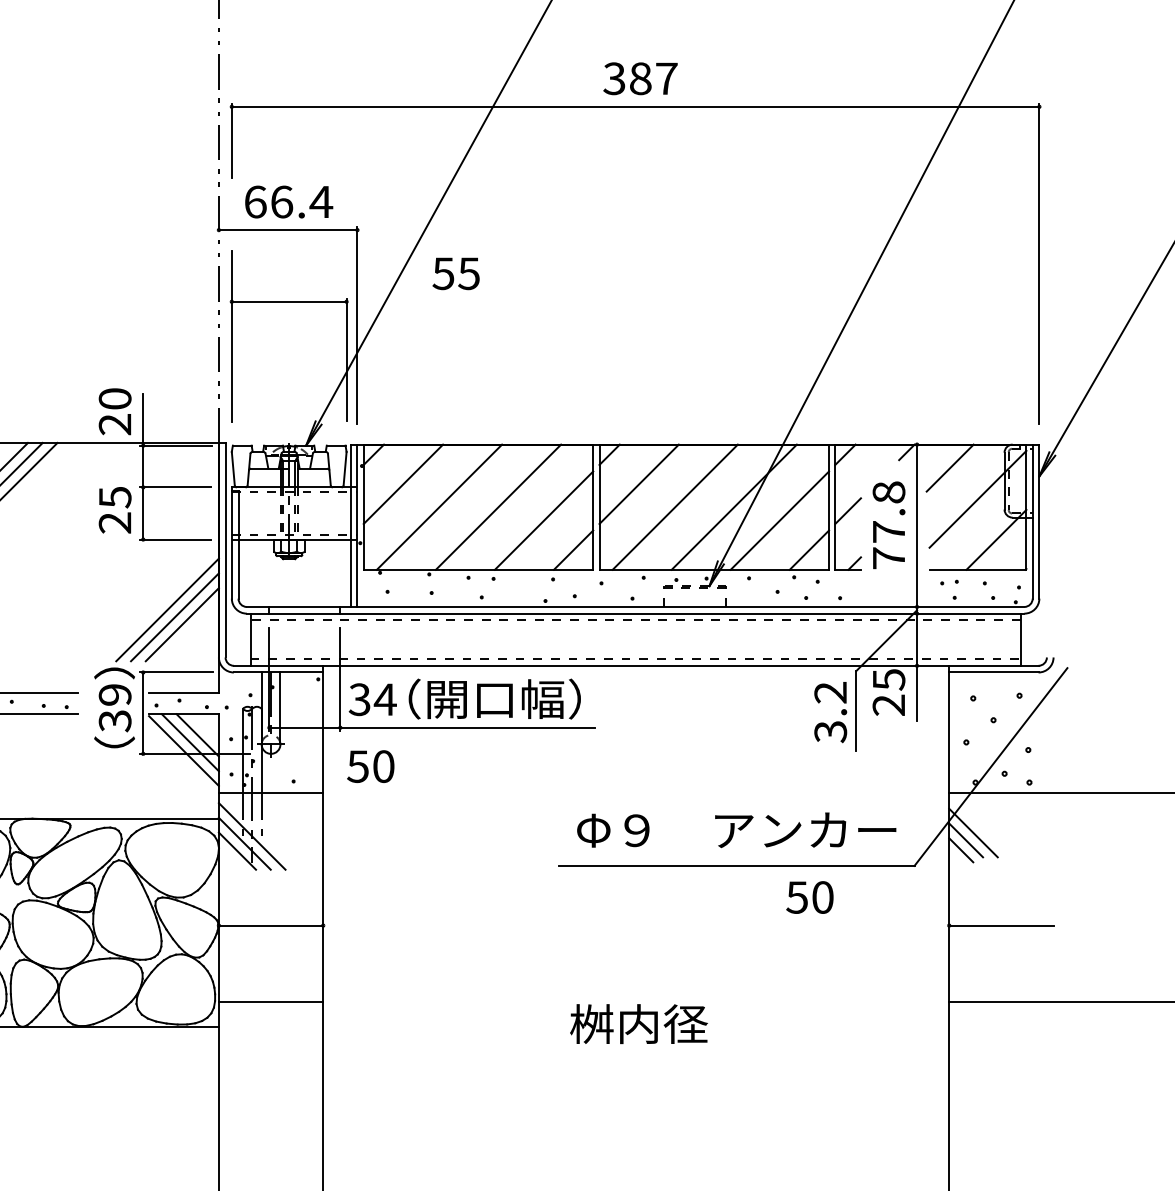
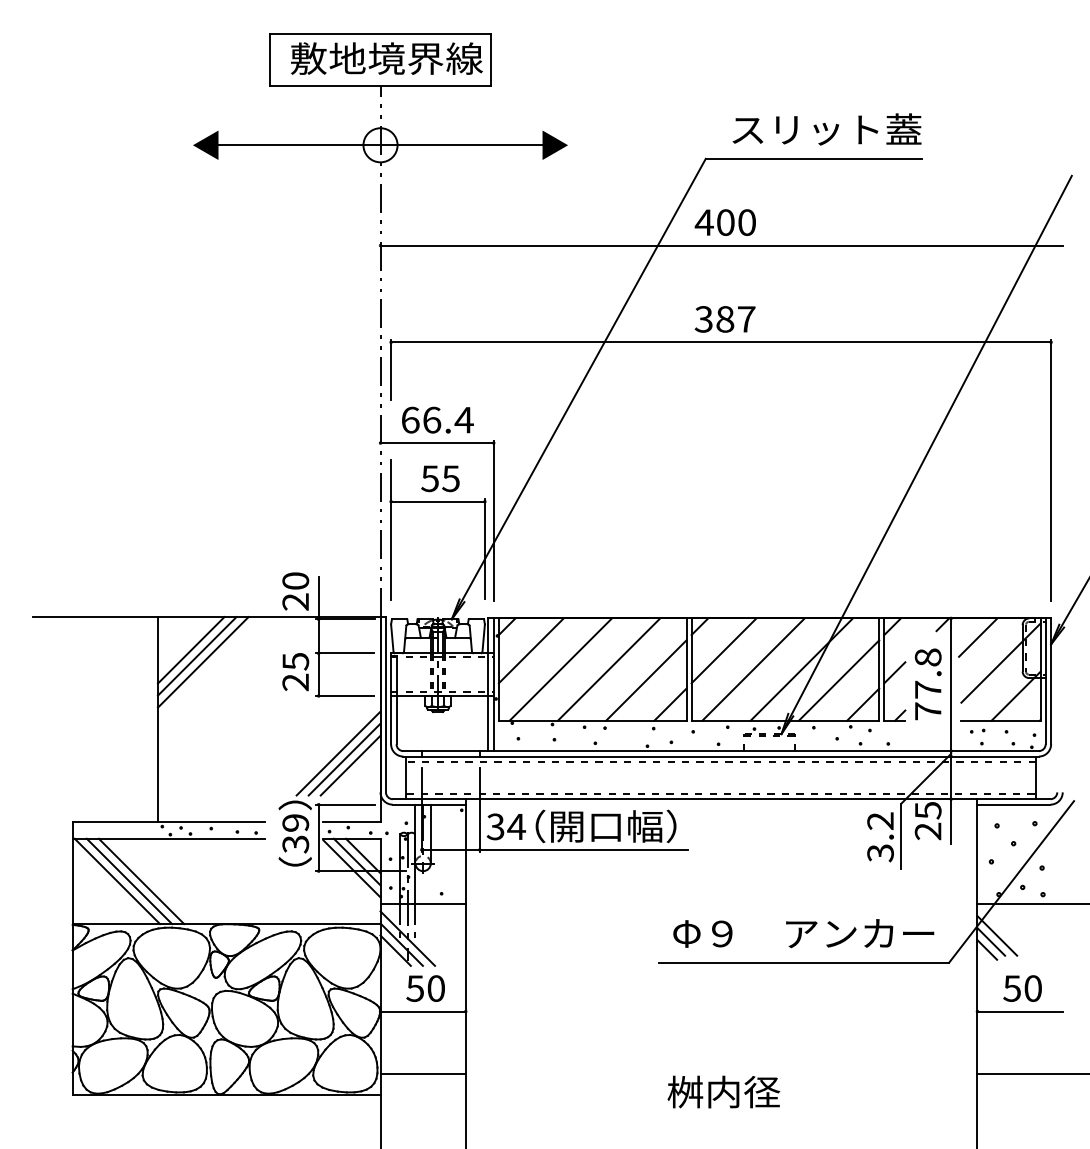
text: (456, 273) -> (440, 478), moved
text: (370, 766) -> (425, 988), moved
text: (809, 897) -> (1022, 988), moved

